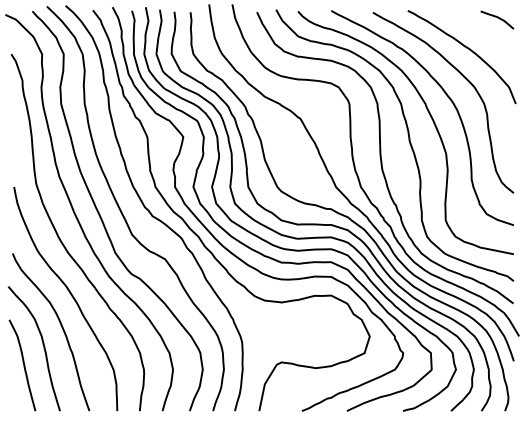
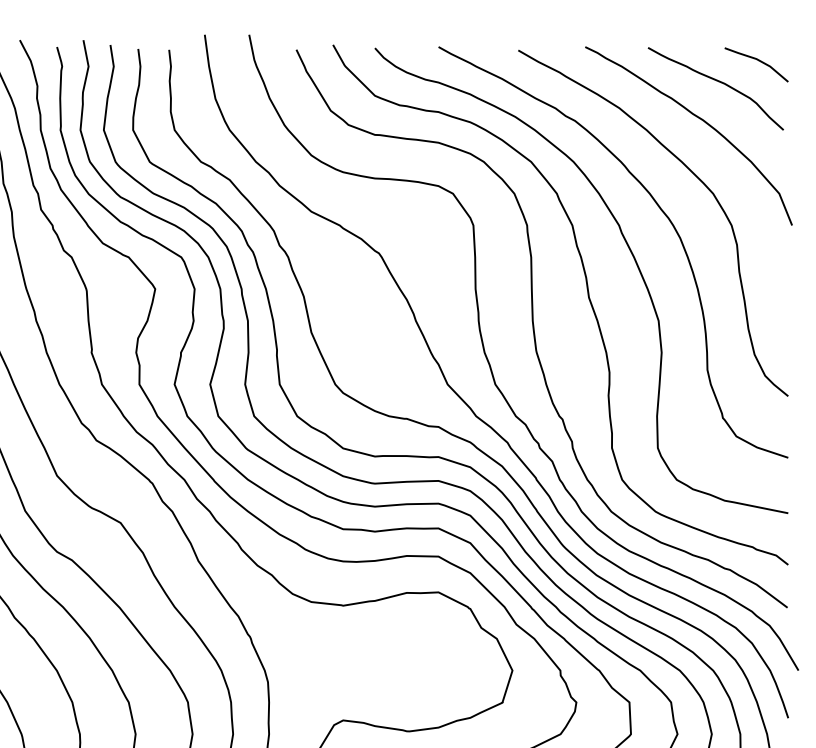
curve: (476, 29) -> (716, 82), added

